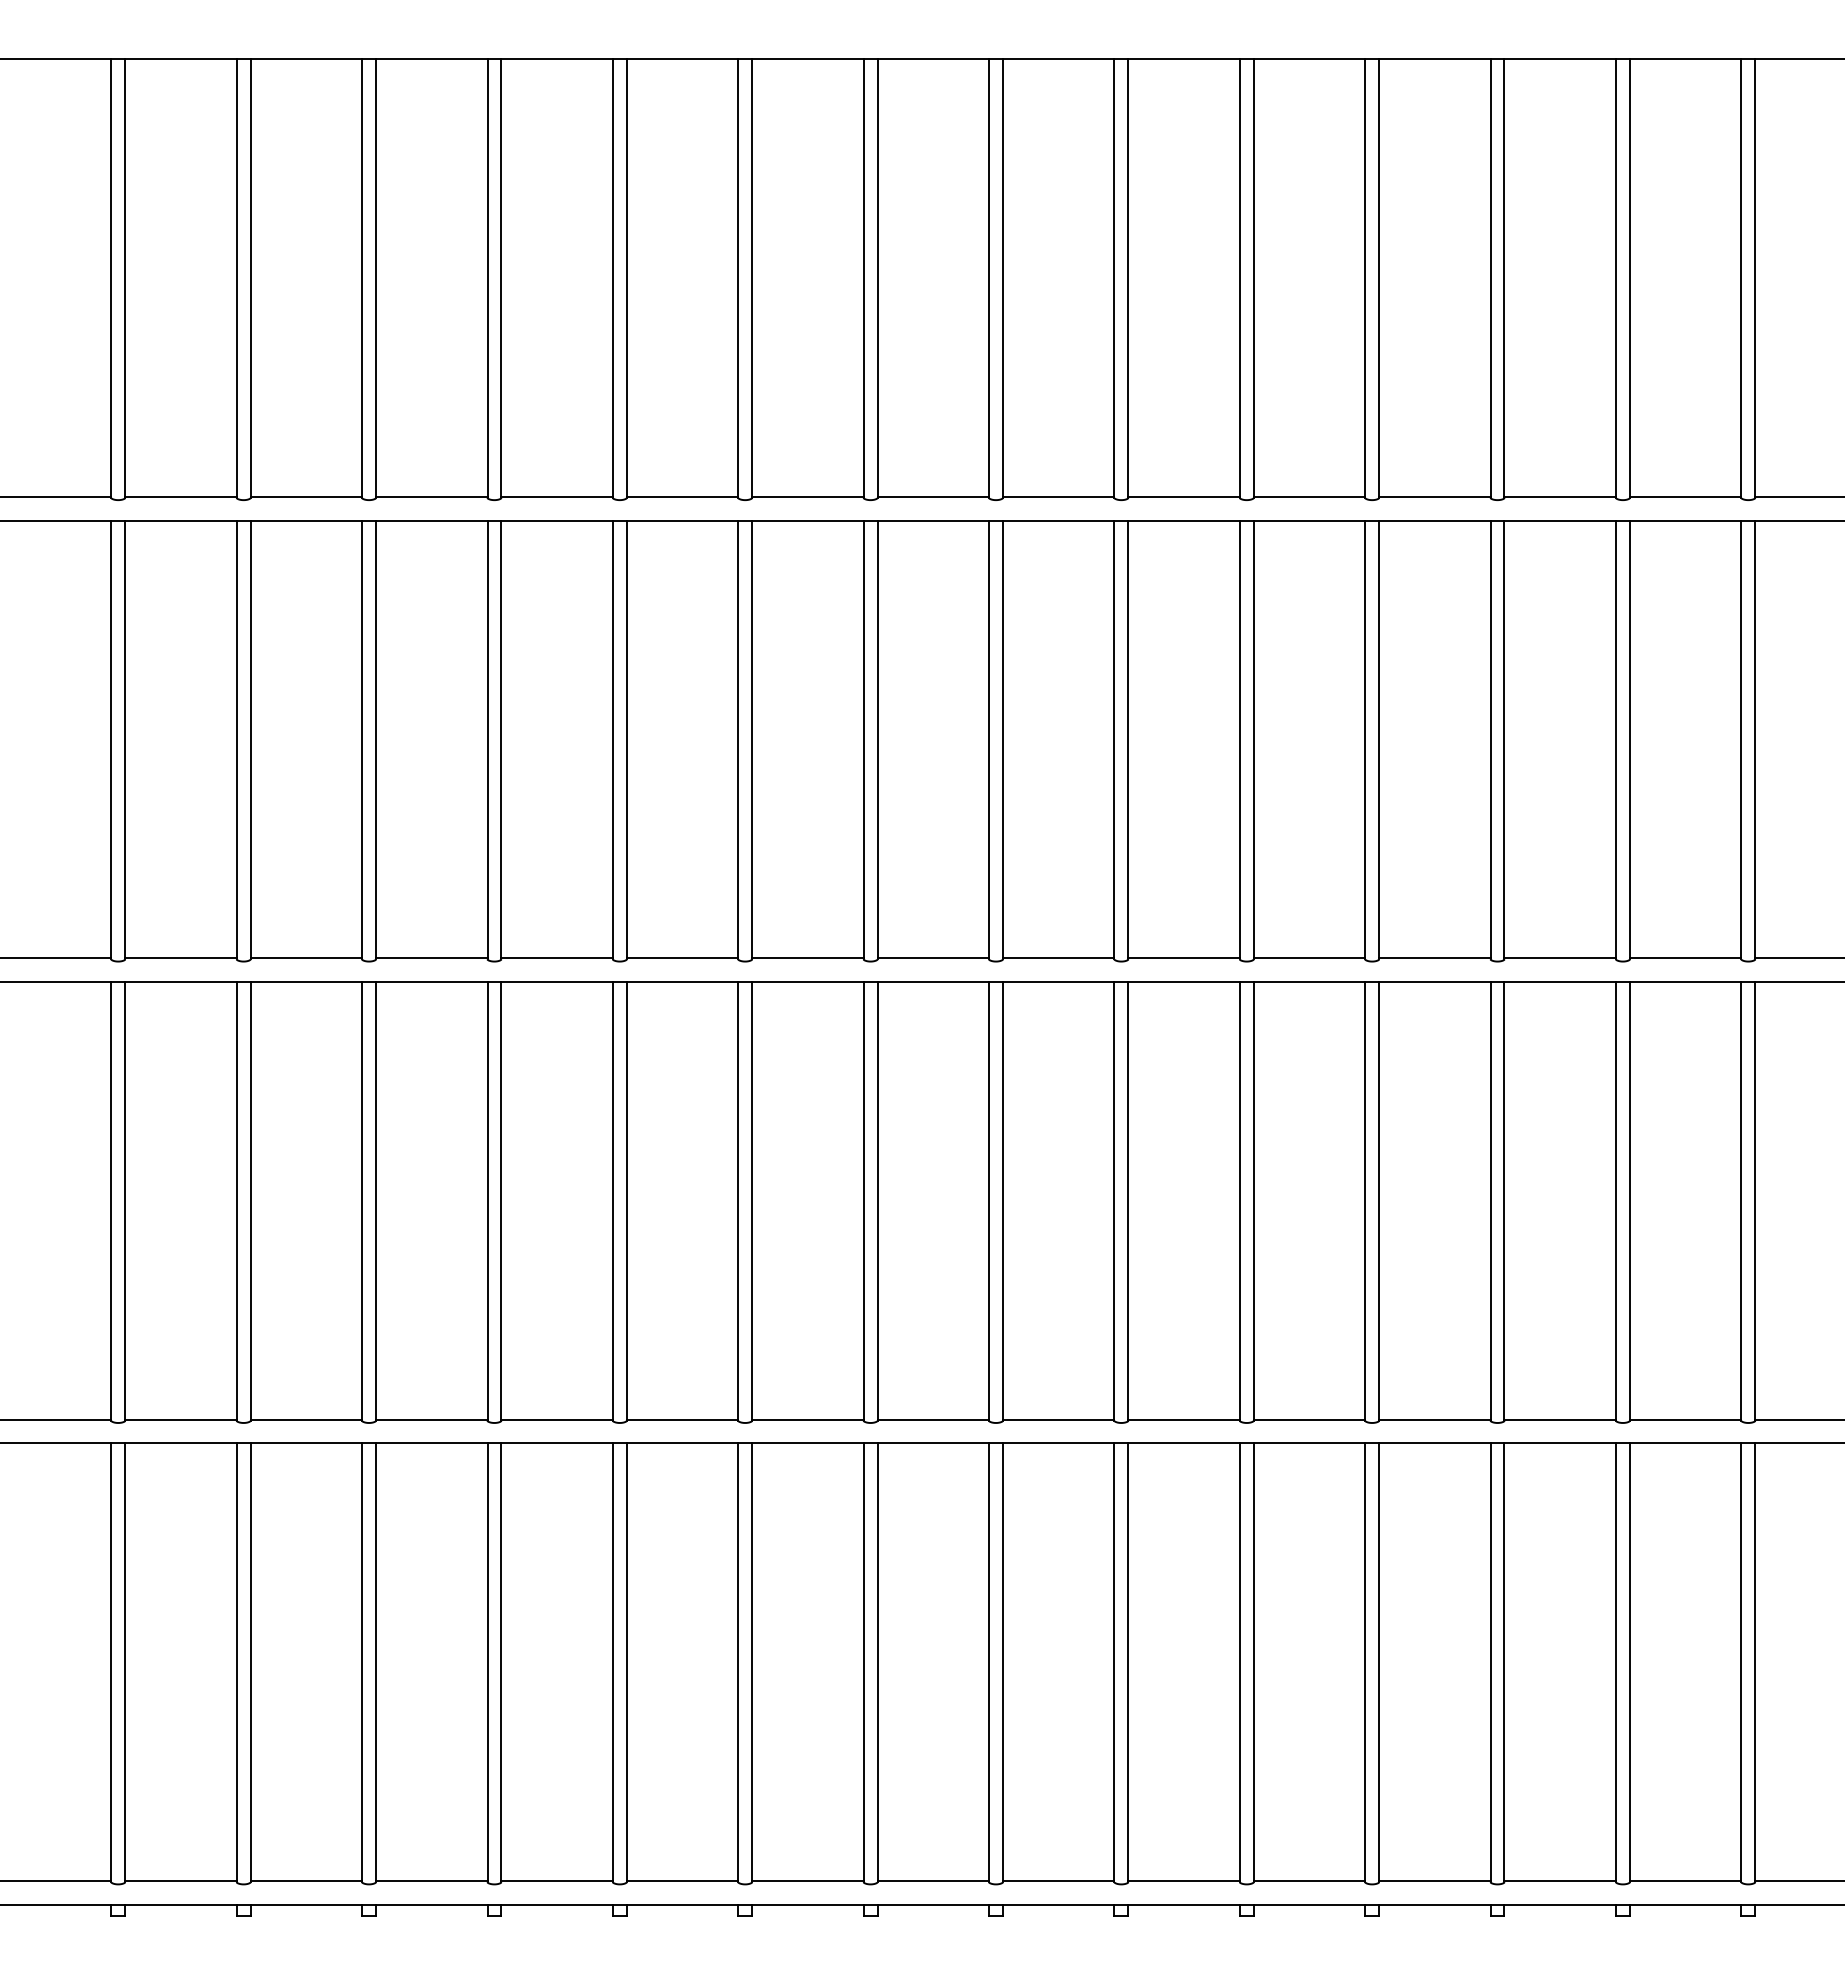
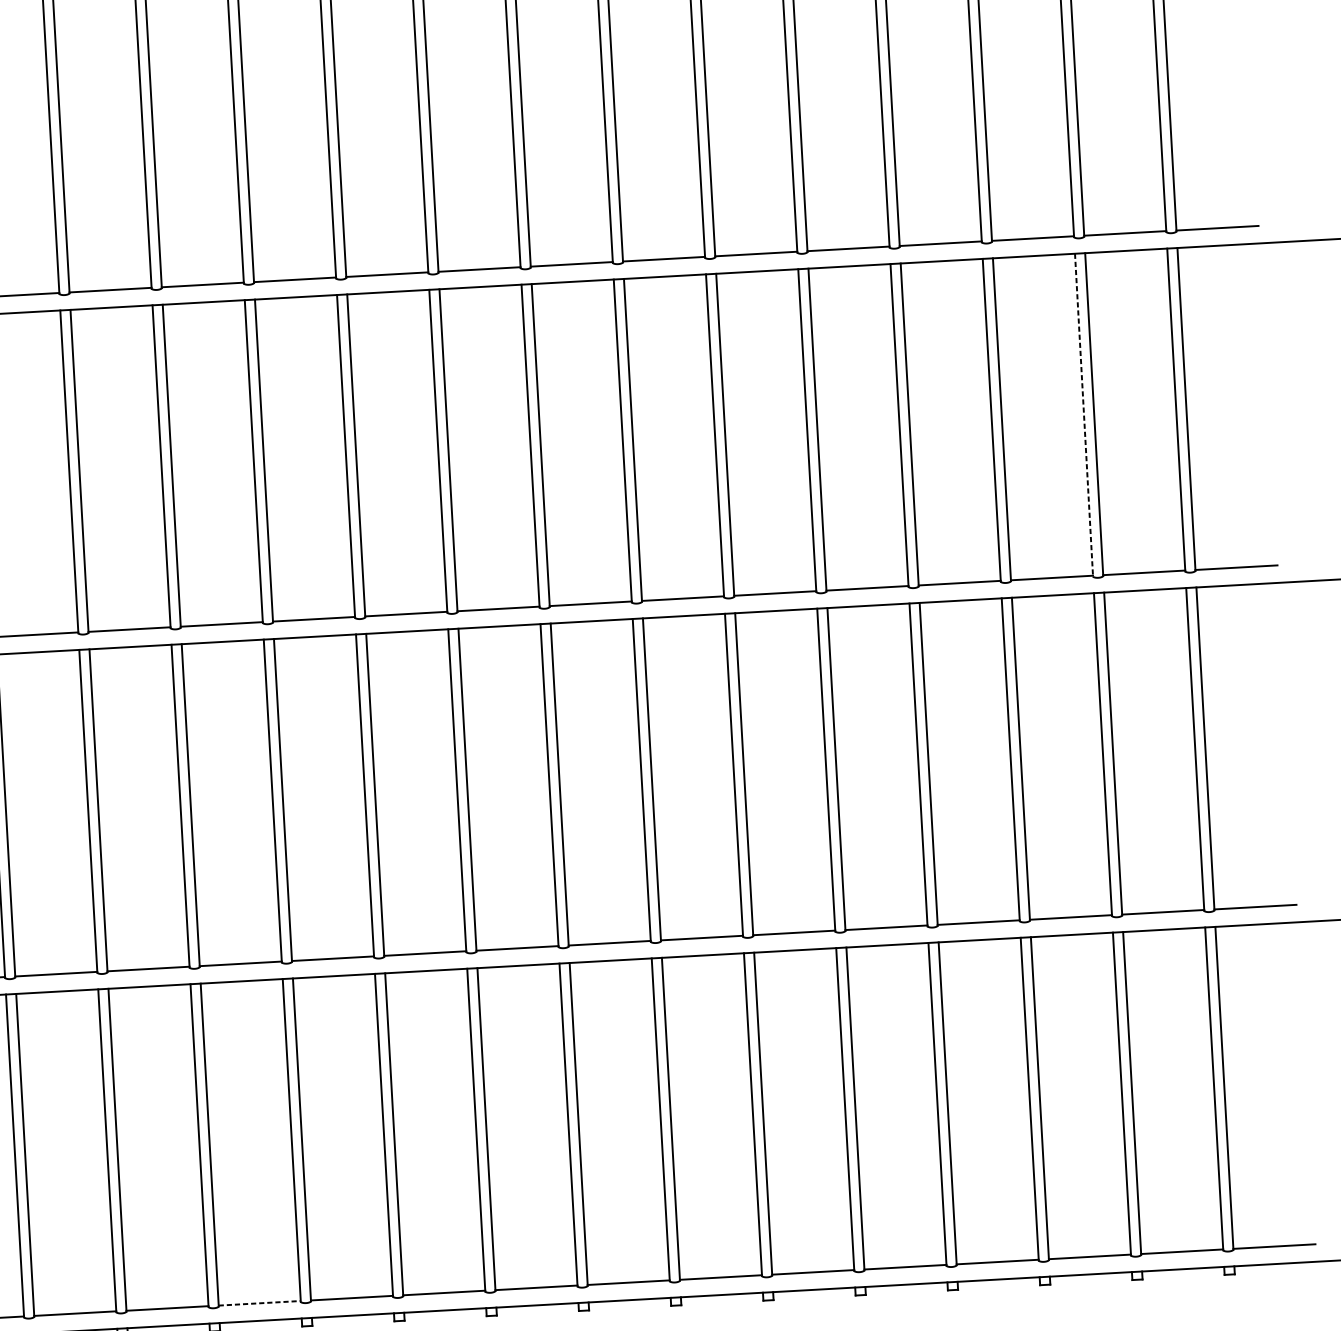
line: (1616, 740) -> (1084, 415), solid -> dashed
line: (431, 1881) -> (259, 1303), solid -> dashed

